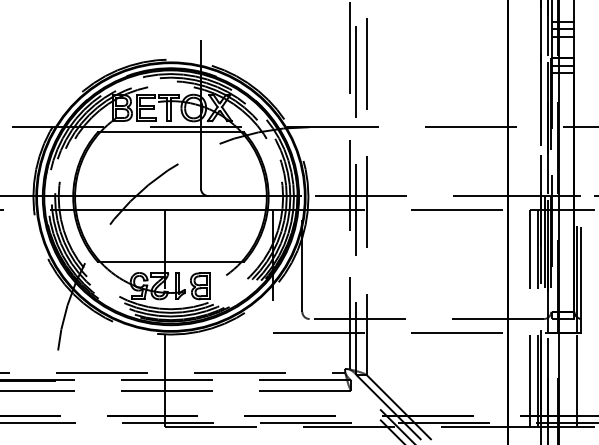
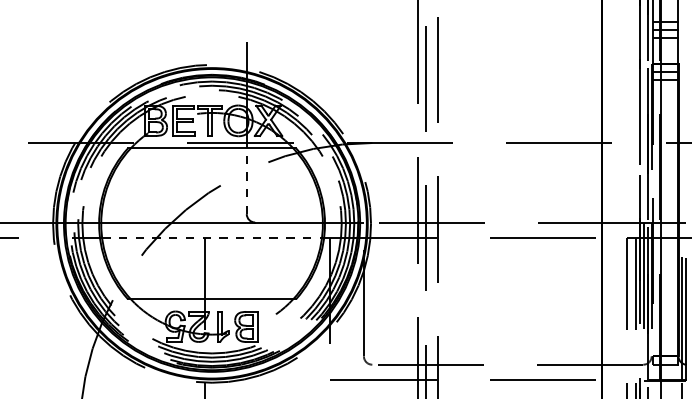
line: (200, 159) -> (246, 180), solid -> dashed
line: (171, 209) -> (212, 238), solid -> dashed

